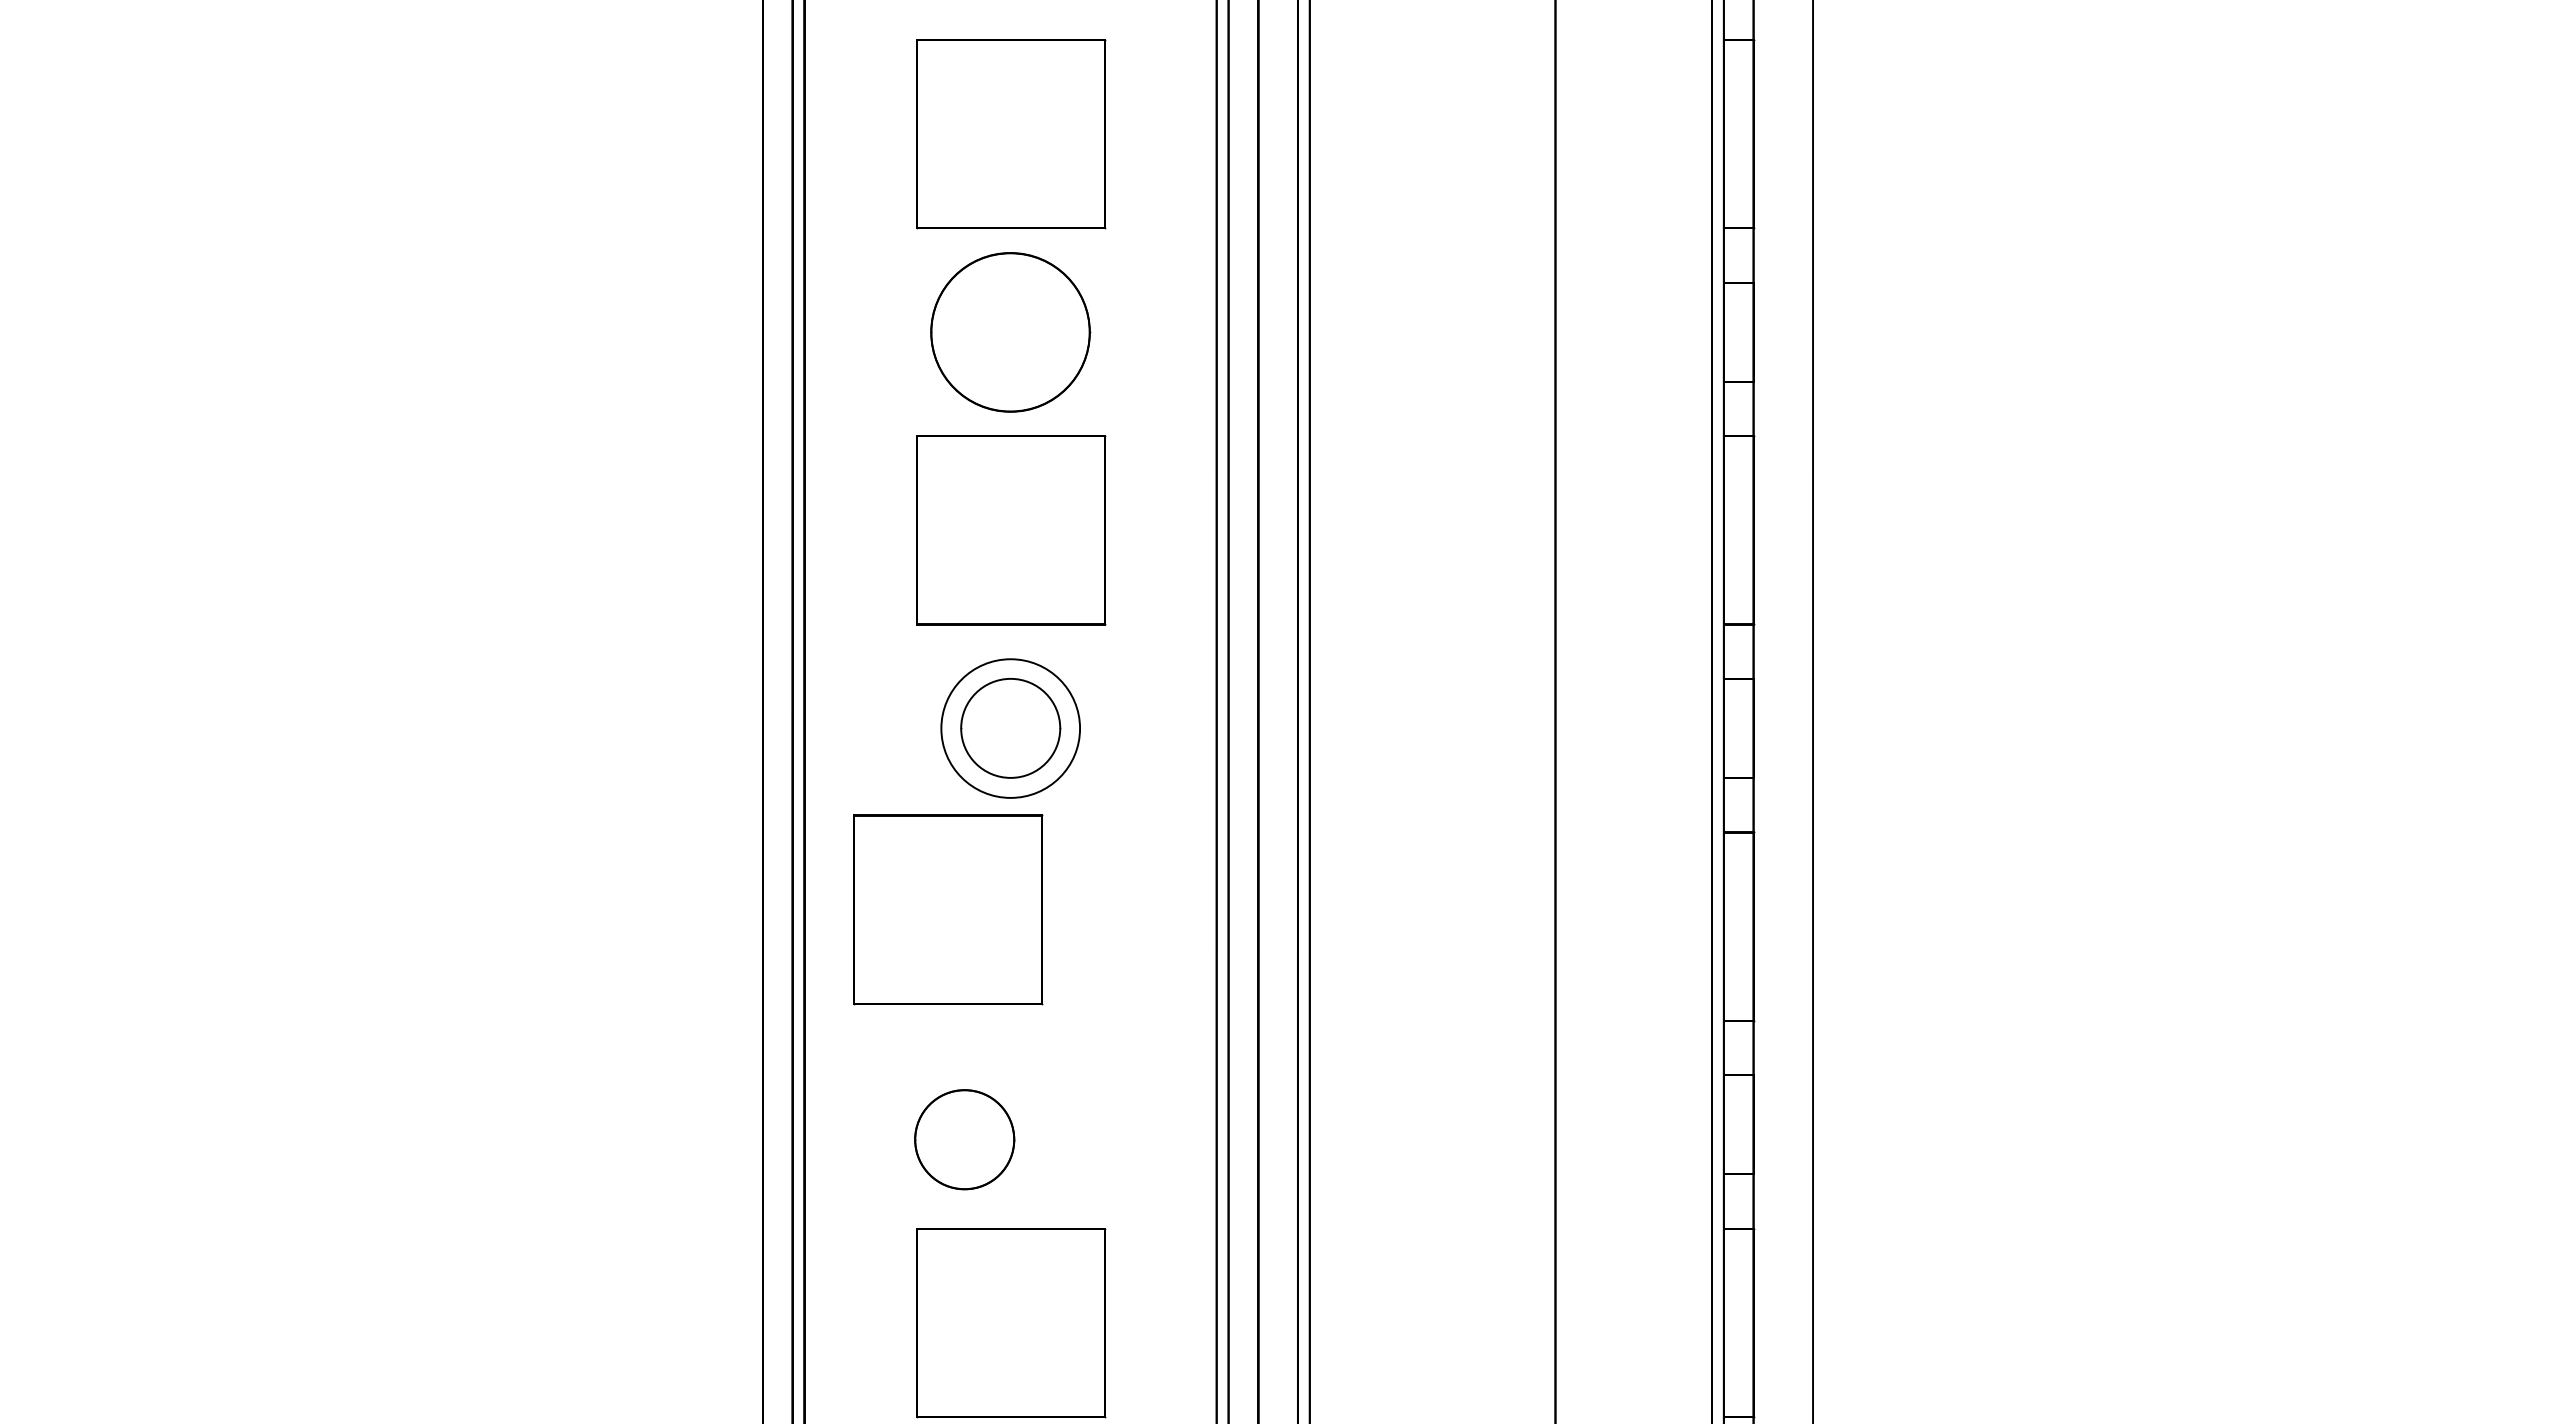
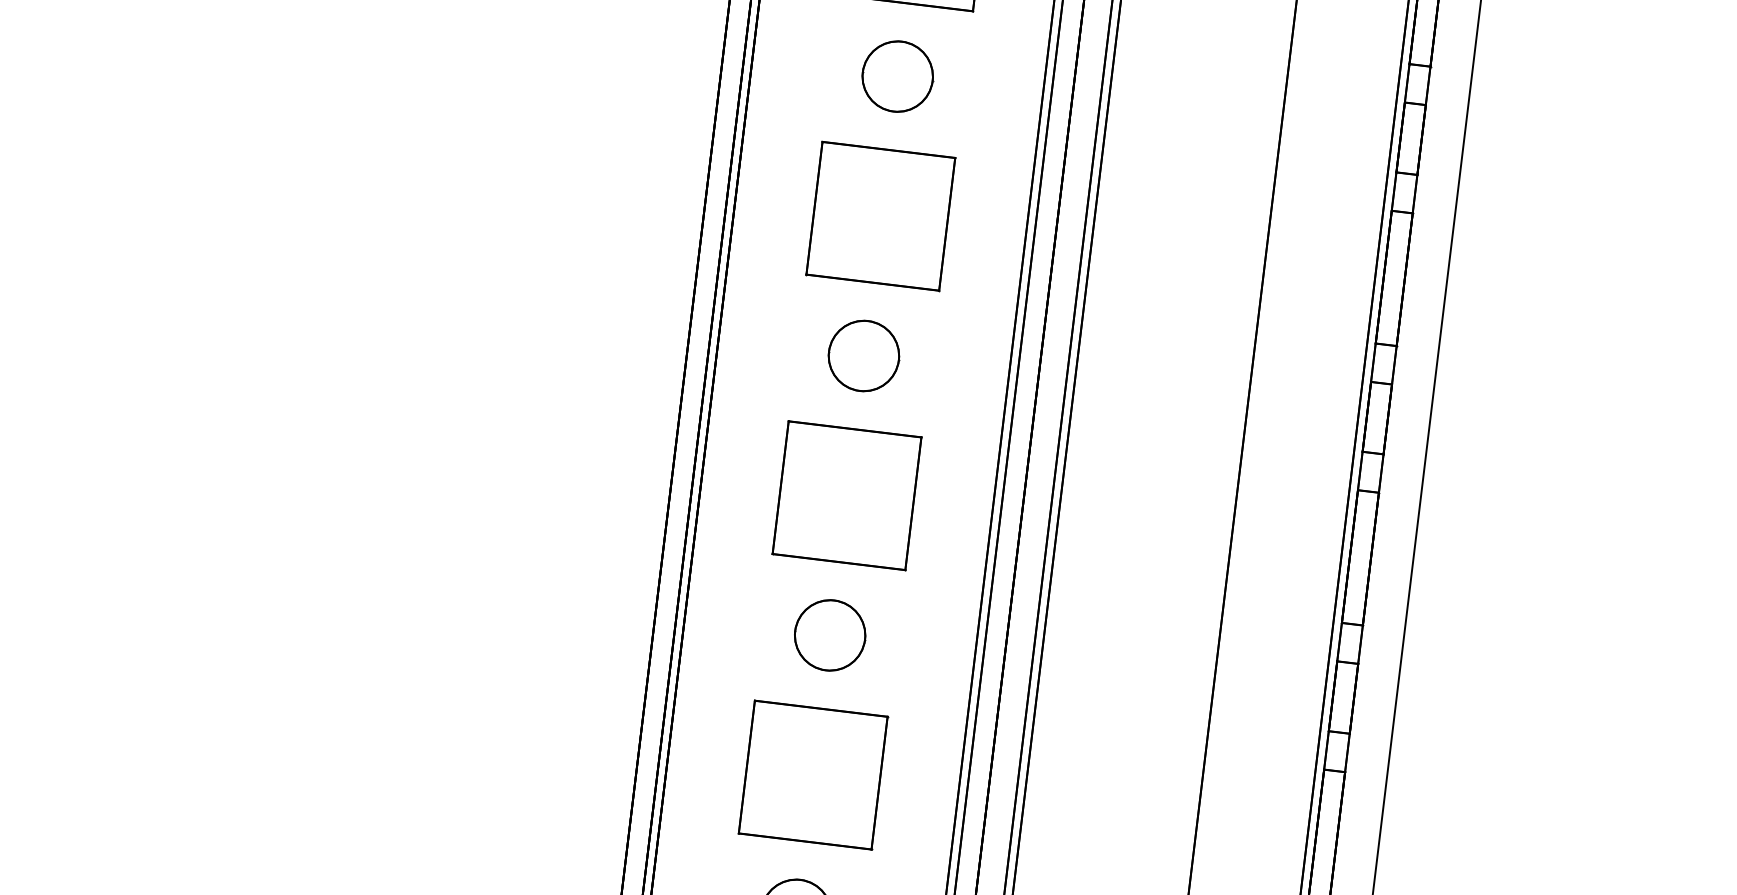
circle: (1010, 331) -> (897, 76), size x0.62
circle: (1010, 728) -> (863, 356), size x0.71
part: (948, 909) -> (847, 495), moved
circle: (964, 1139) -> (830, 635), moved

